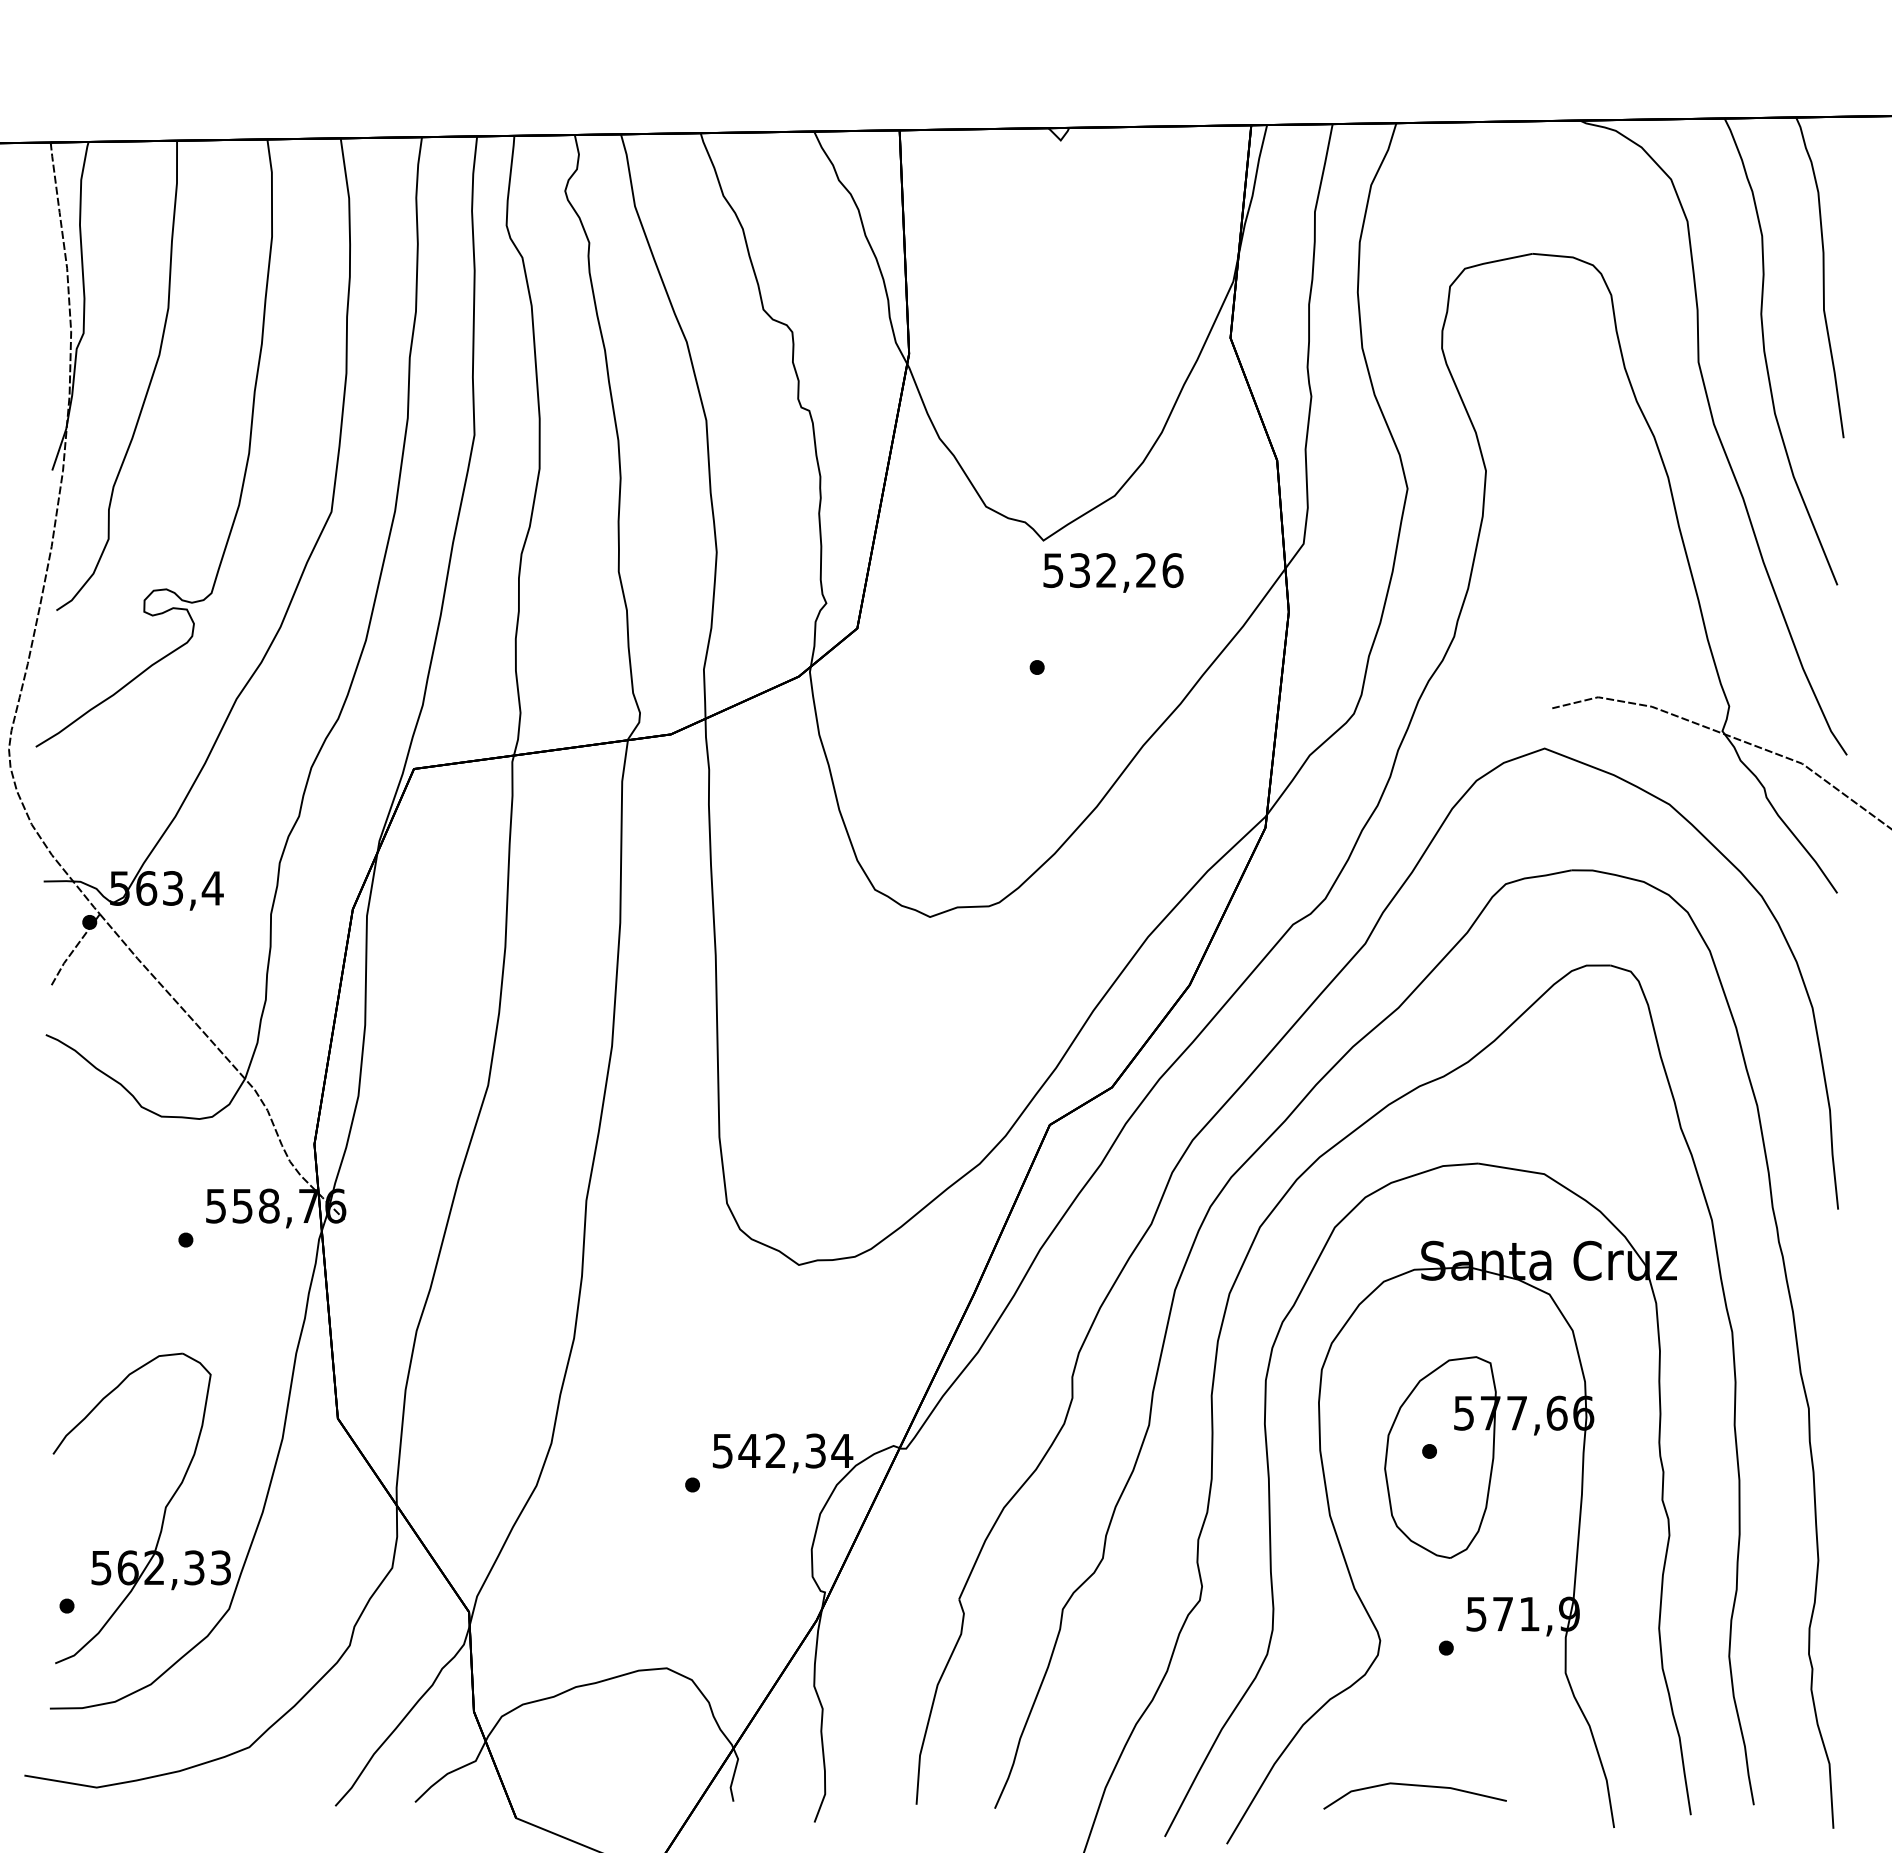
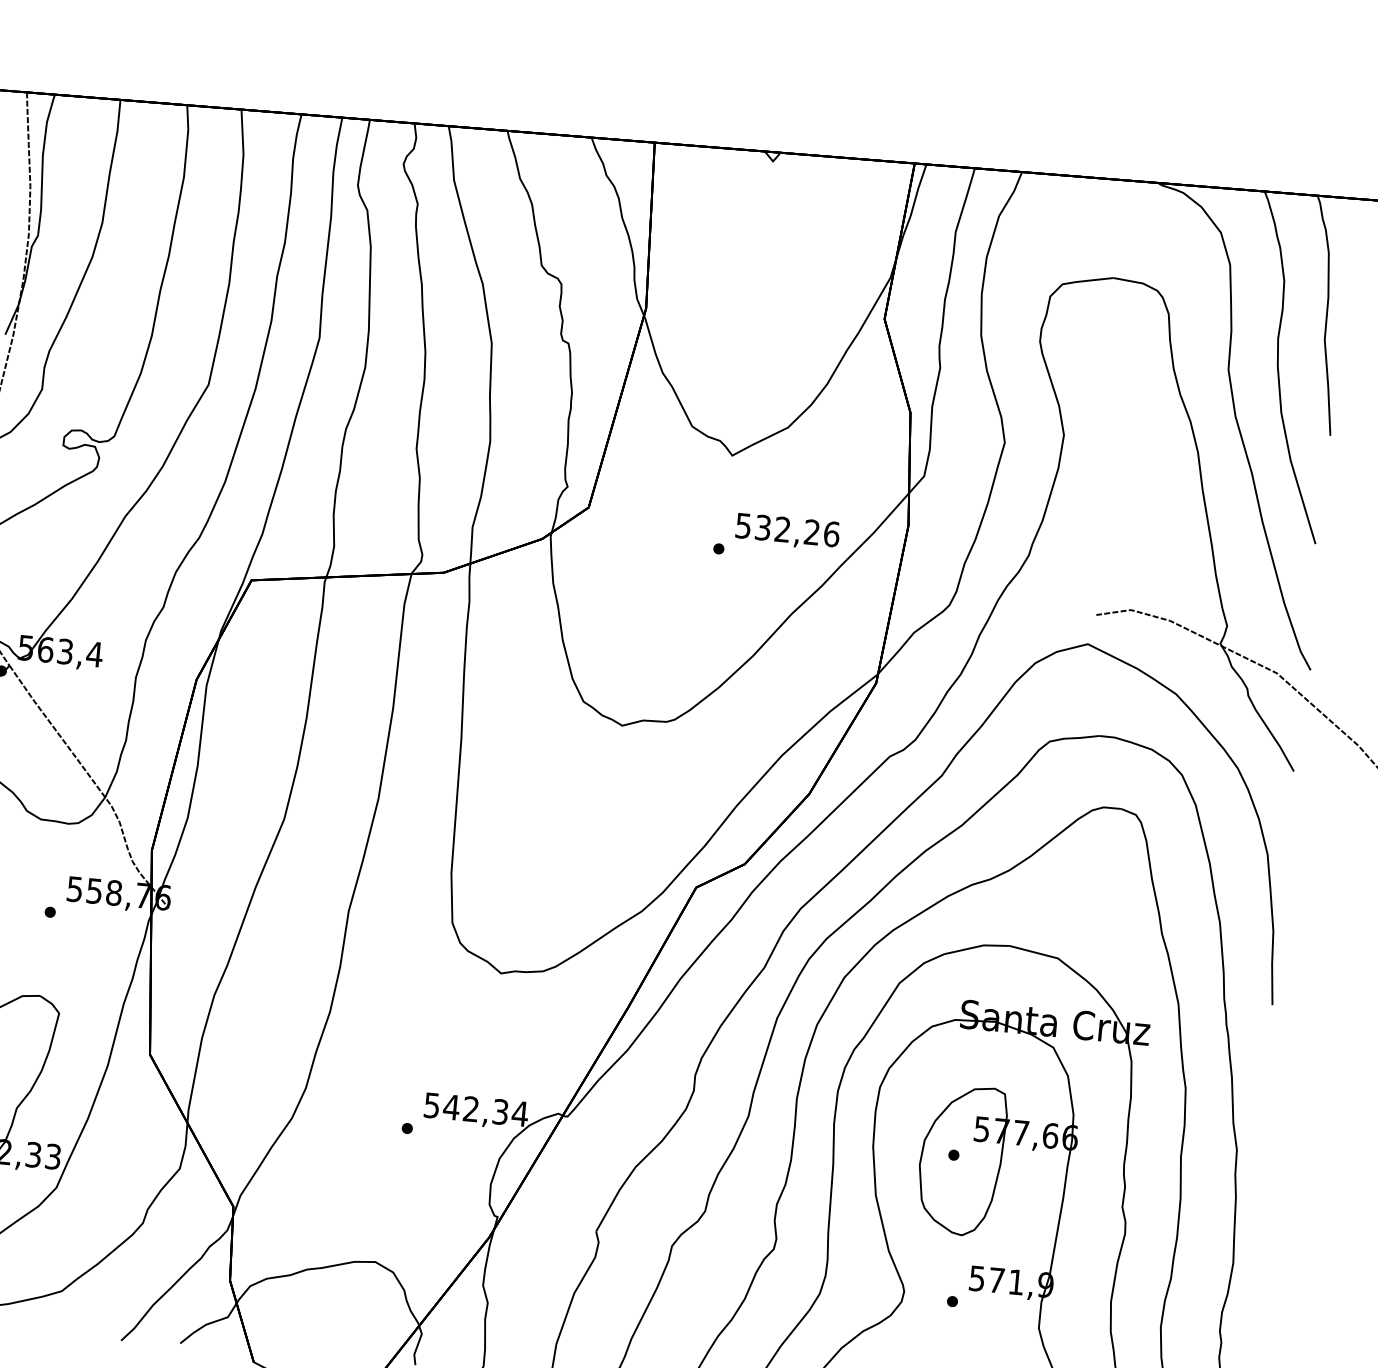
text: (1113, 572) -> (787, 531), moved

